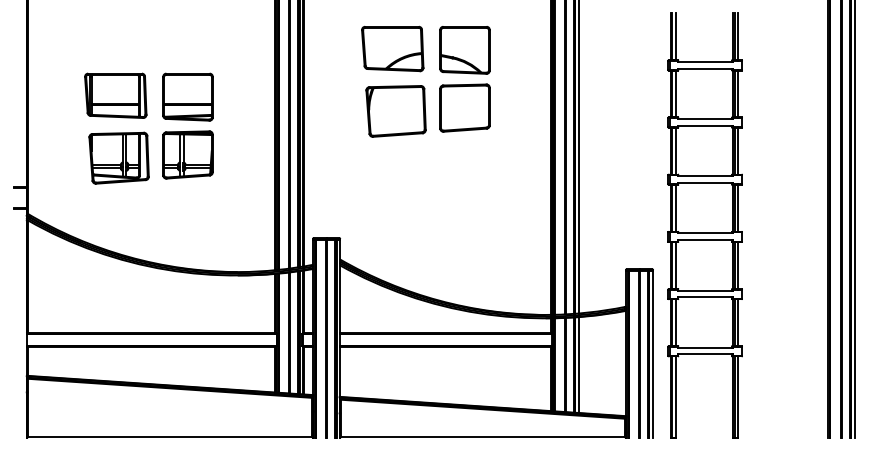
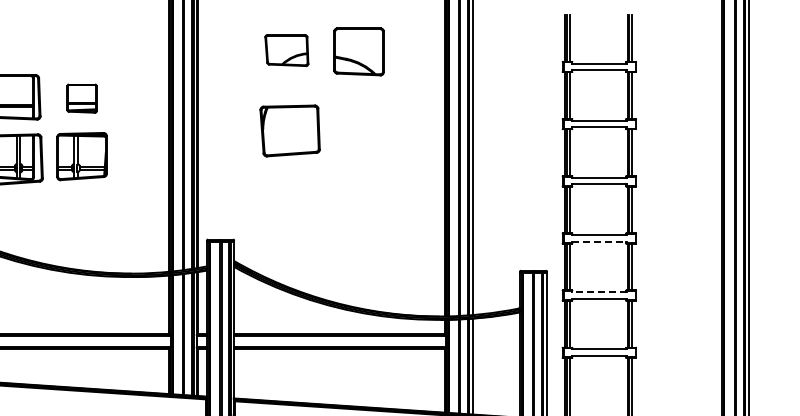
part: (392, 48) -> (286, 50), size x0.7
part: (187, 96) -> (81, 98), size x0.6
part: (464, 107) -> (358, 109), removed
part: (395, 111) -> (289, 131), moved
line: (706, 240) -> (600, 242), solid -> dashed
line: (705, 290) -> (599, 292), solid -> dashed

